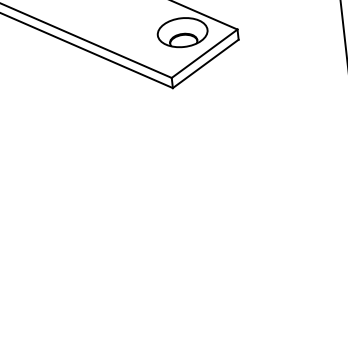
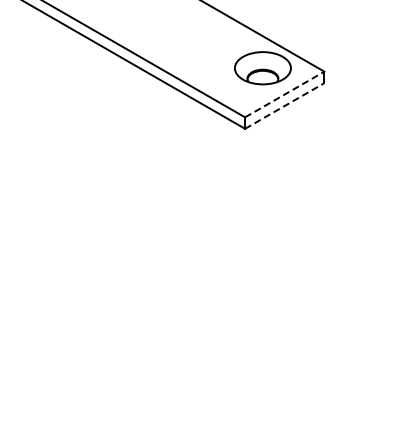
line: (204, 53) -> (284, 94), solid -> dashed
line: (205, 63) -> (284, 105), solid -> dashed

